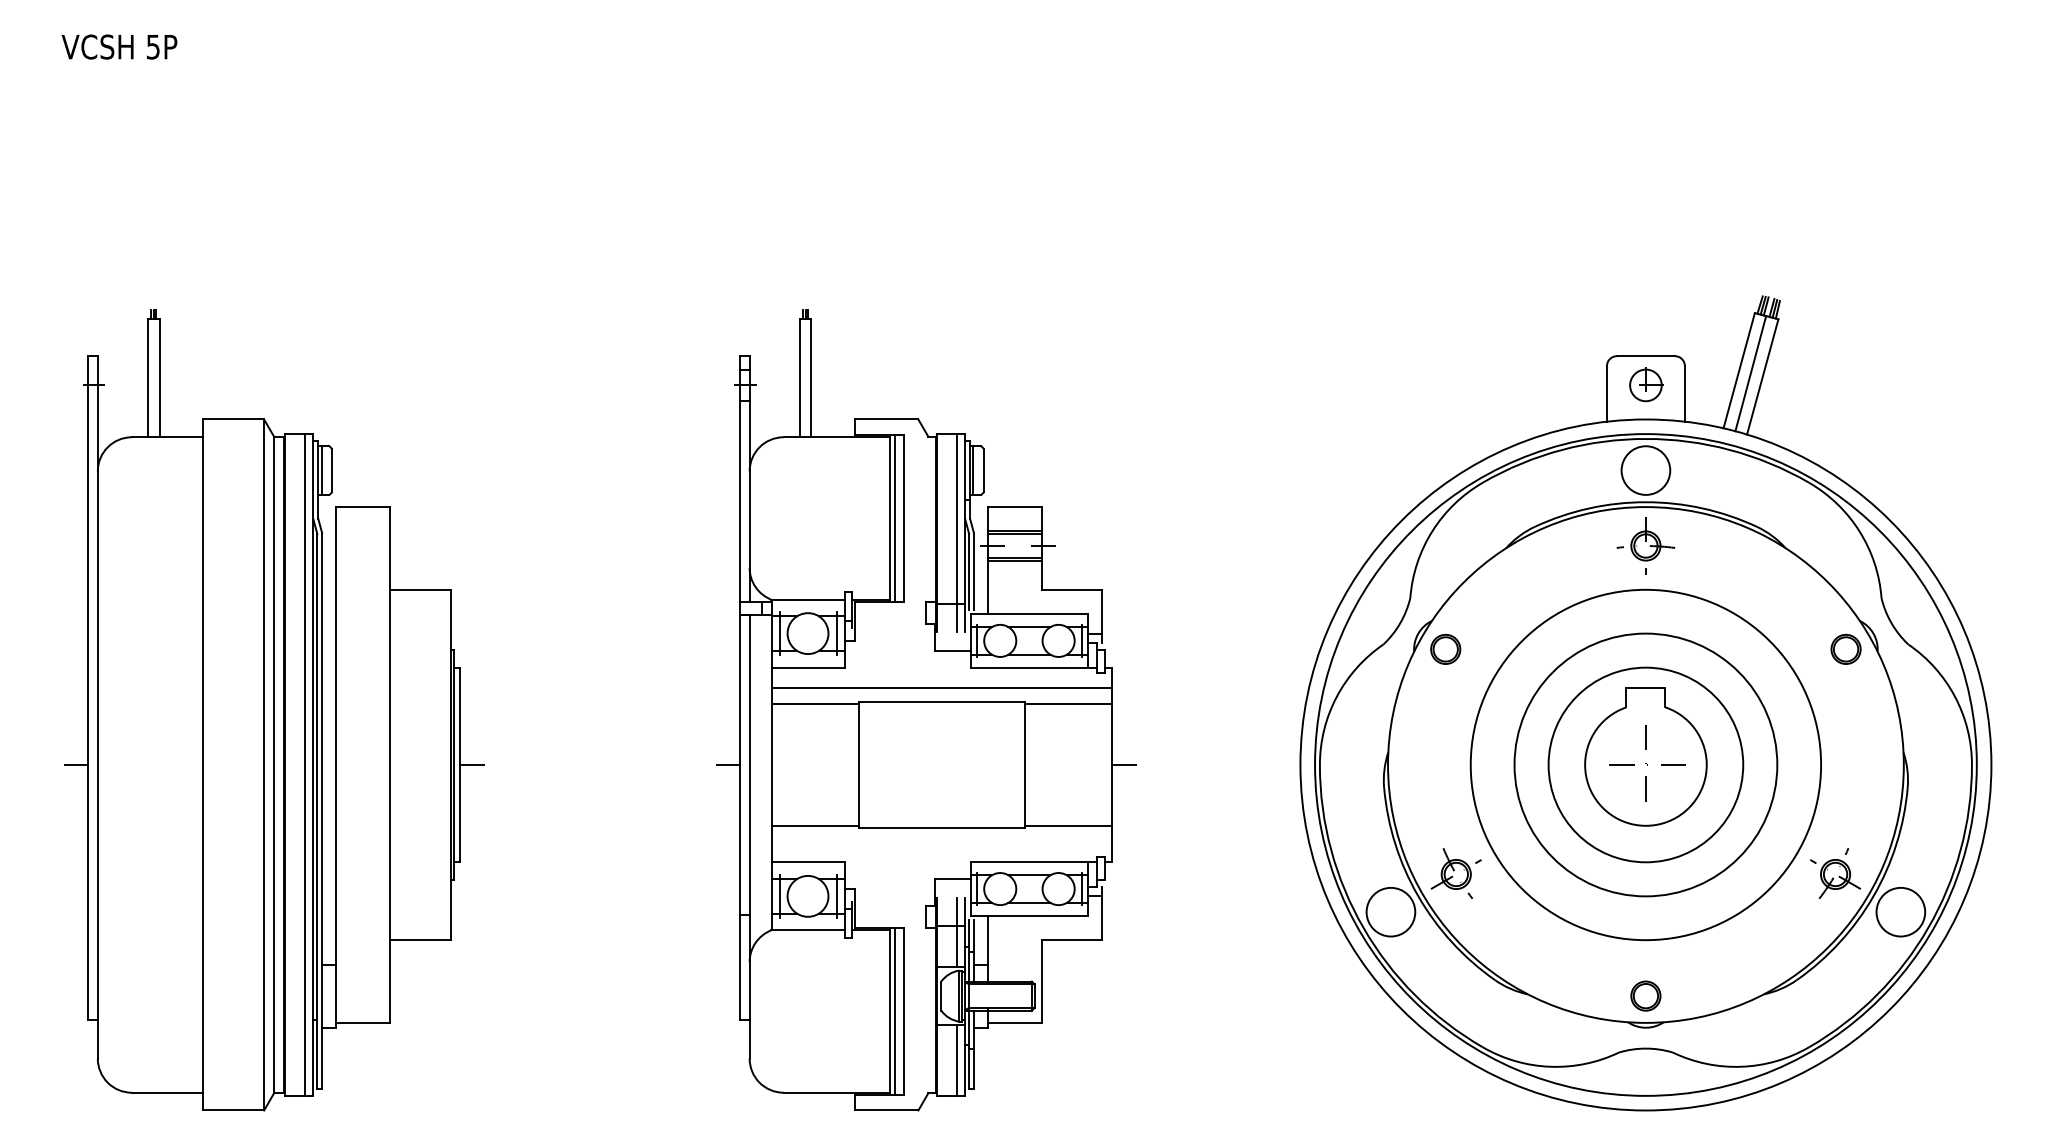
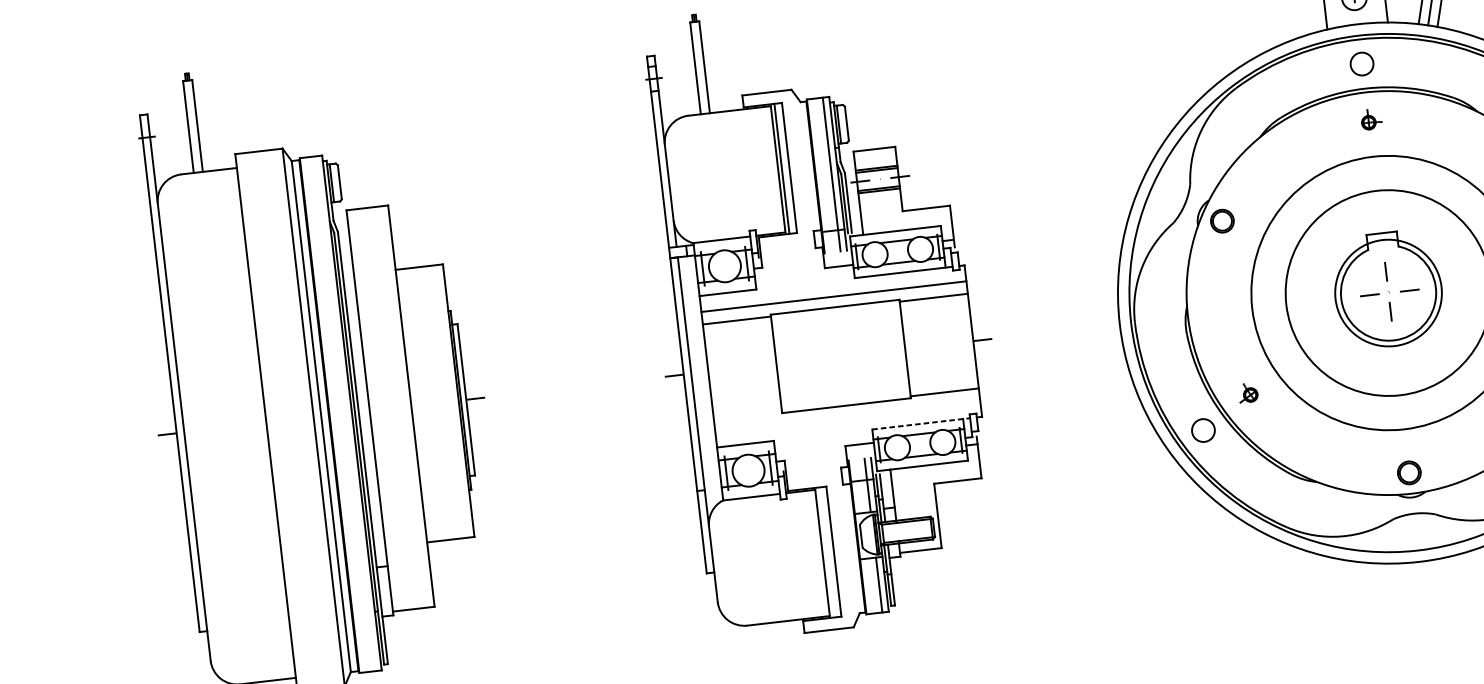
circle: (1645, 470) -> (1361, 64), size x0.6
part: (1645, 545) -> (1368, 122), size x0.6
line: (305, 764) -> (345, 413), removed
circle: (1645, 764) -> (1388, 292), size x0.7
line: (815, 825) -> (748, 414), removed
line: (1033, 862) -> (920, 424), solid -> dashed
part: (1455, 873) -> (1250, 394), size x0.6
circle: (1390, 911) -> (1203, 430), size x0.6
line: (894, 1011) -> (826, 552), removed

